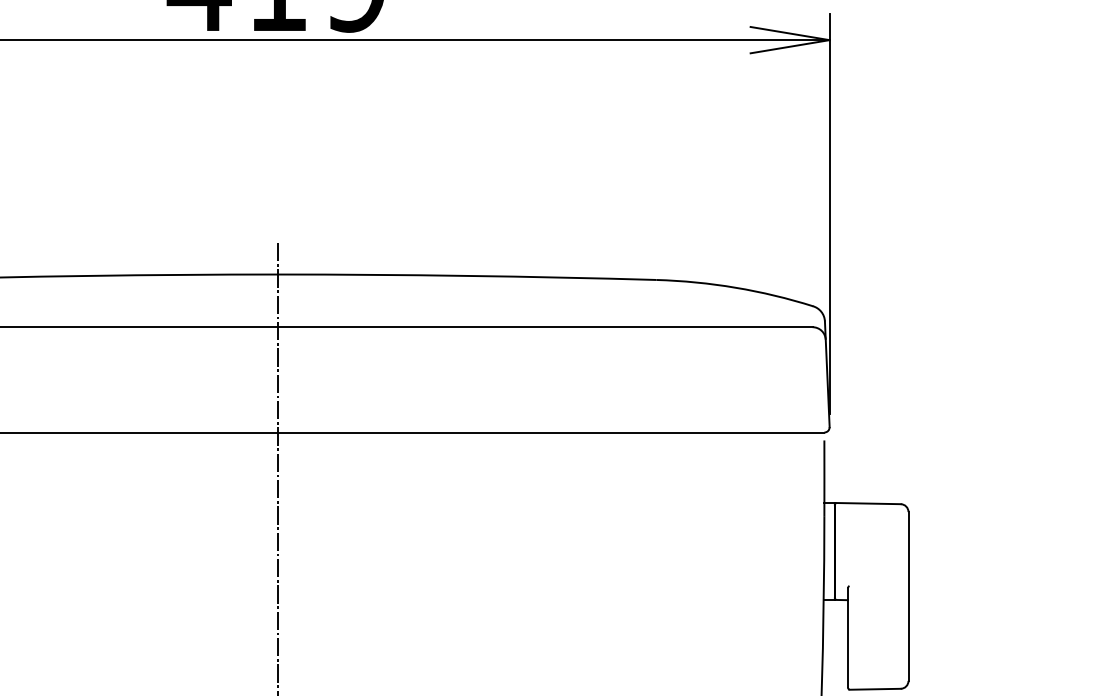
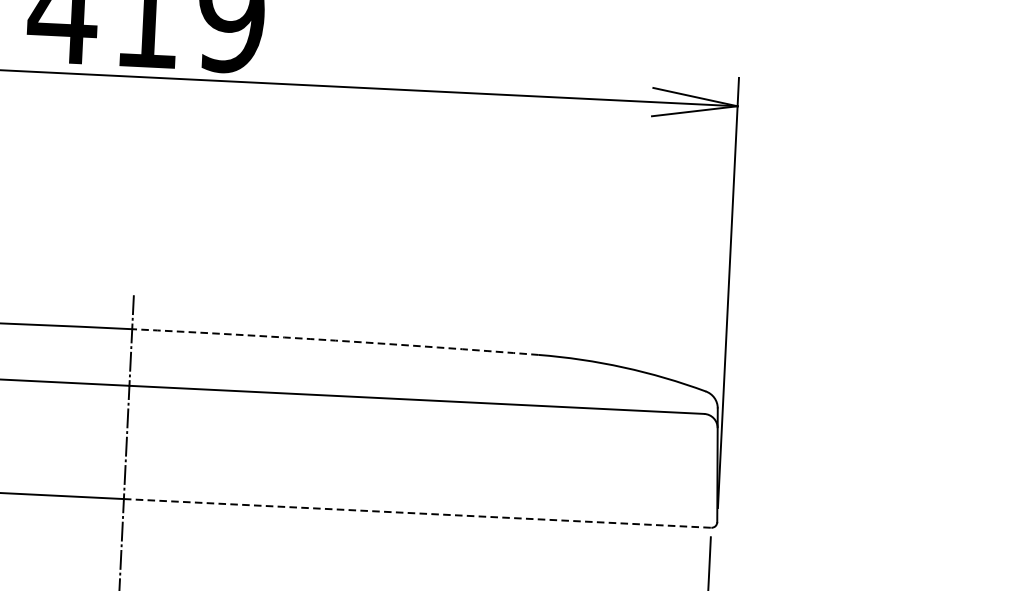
arc: (467, 275) -> (335, 340), solid -> dashed
line: (551, 432) -> (417, 513), solid -> dashed

